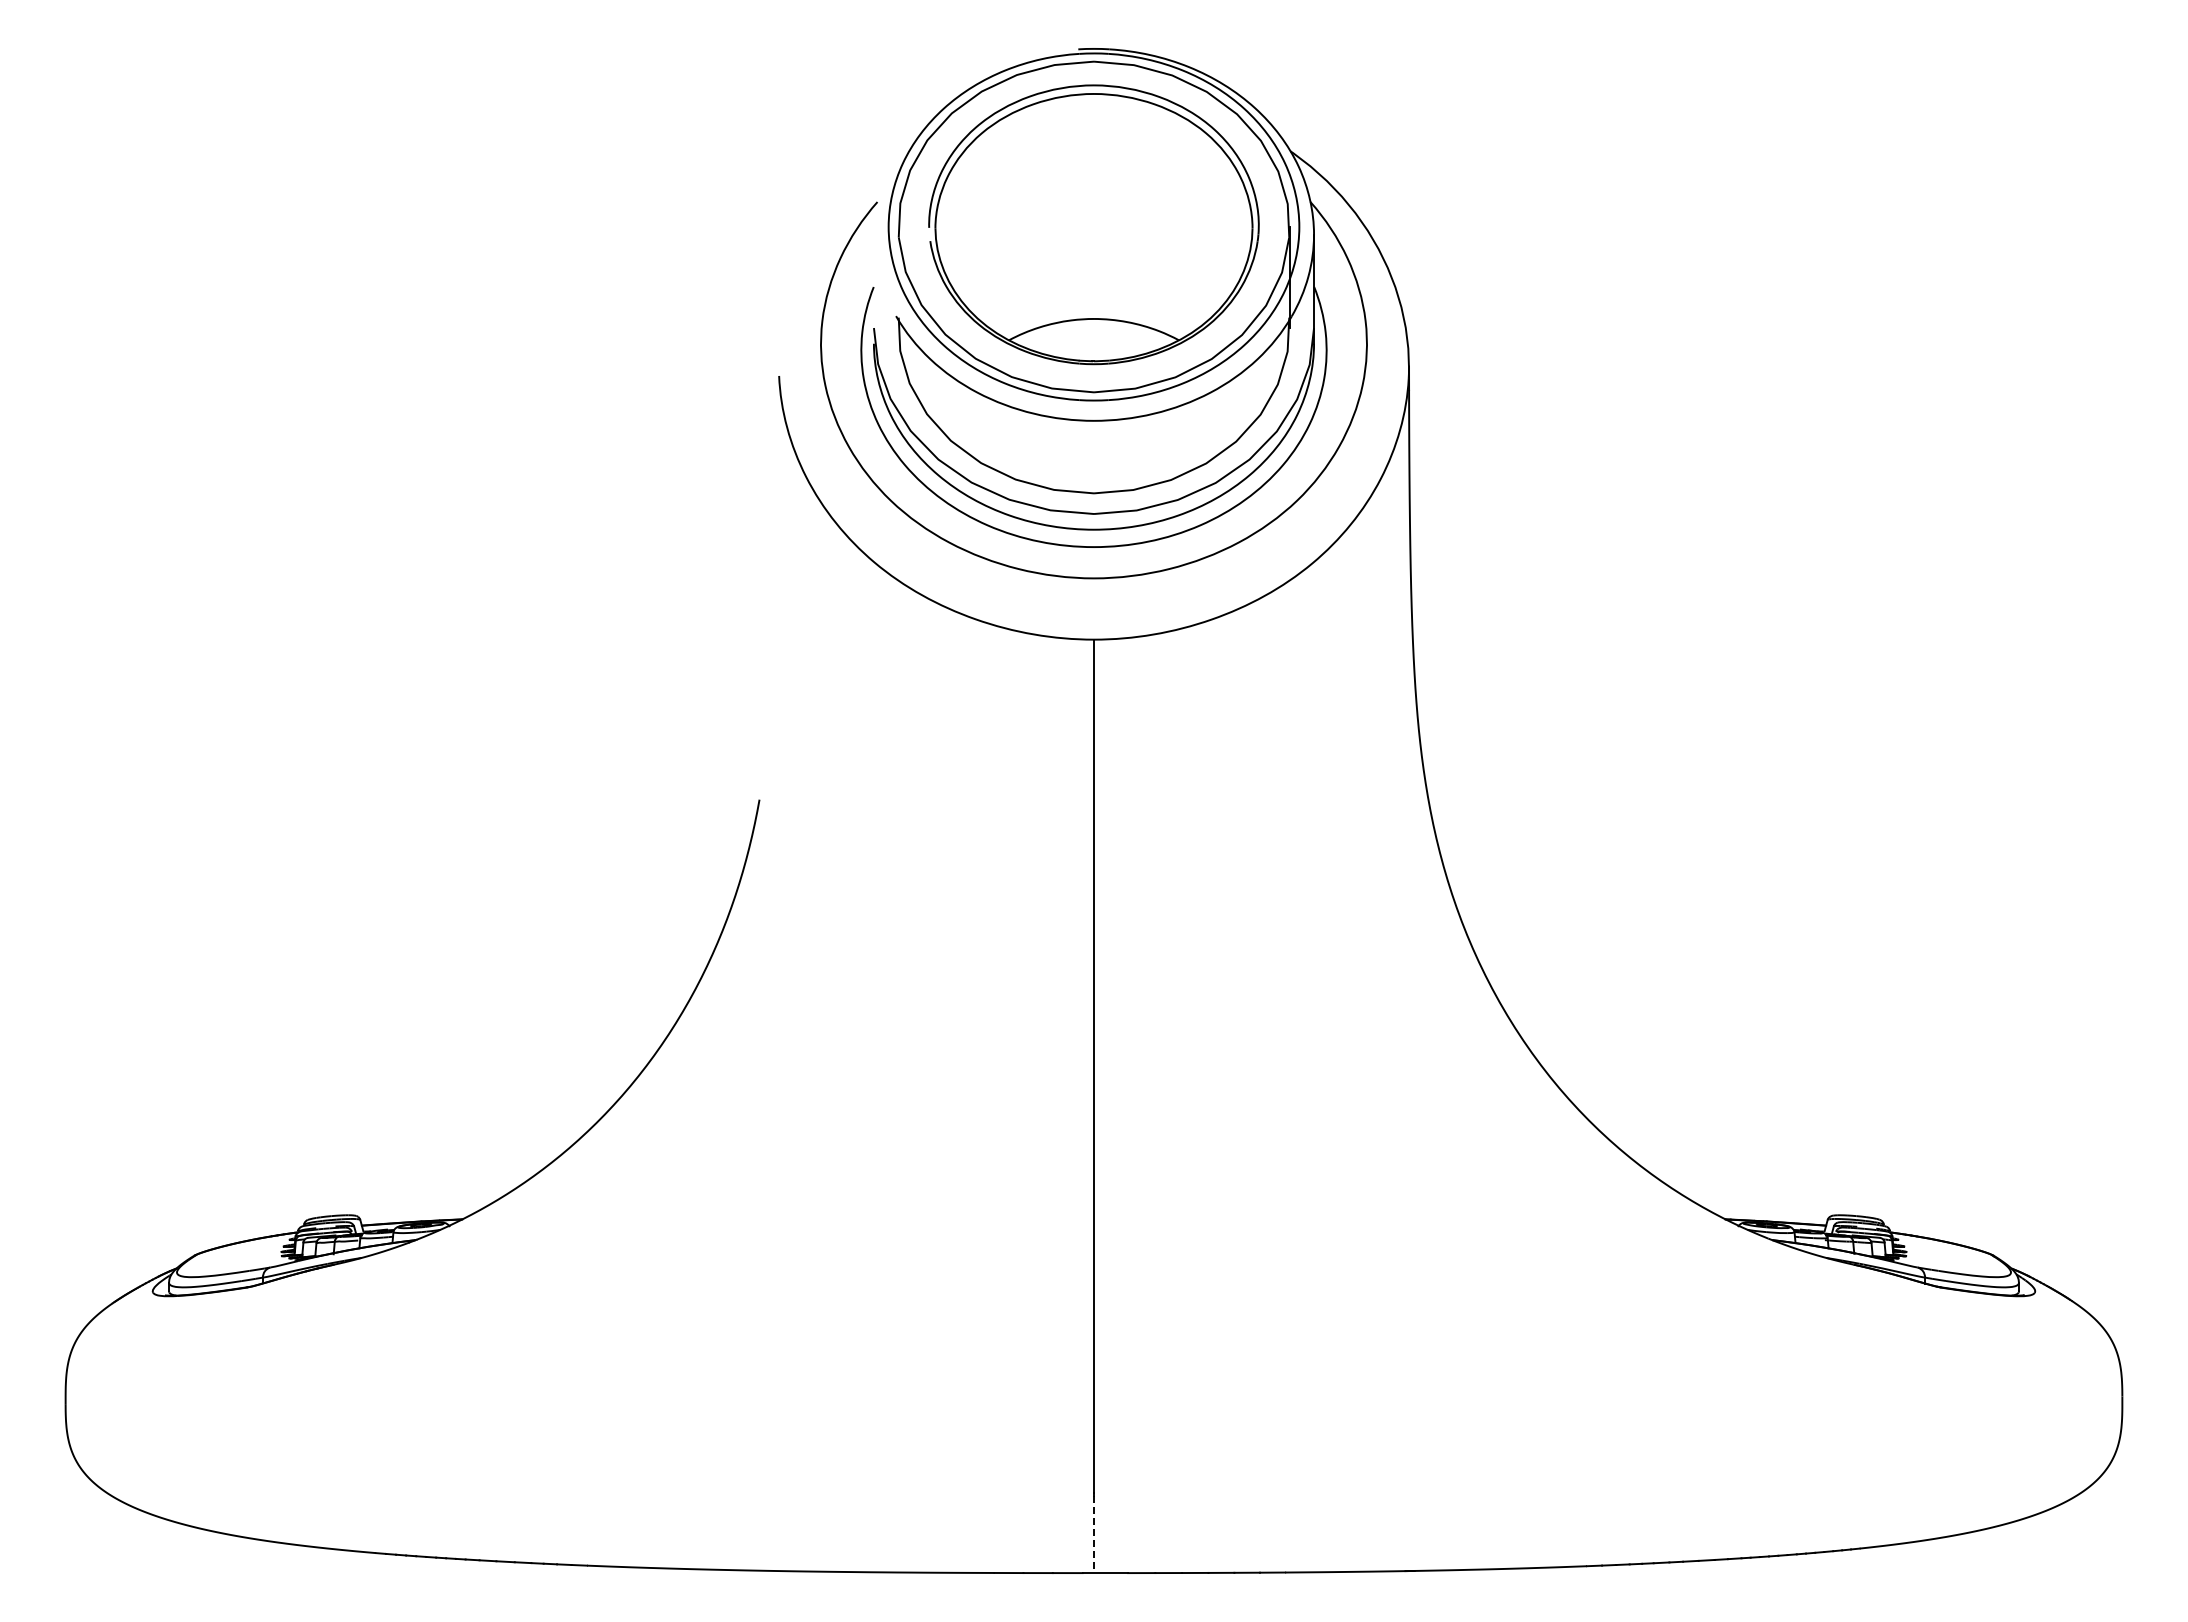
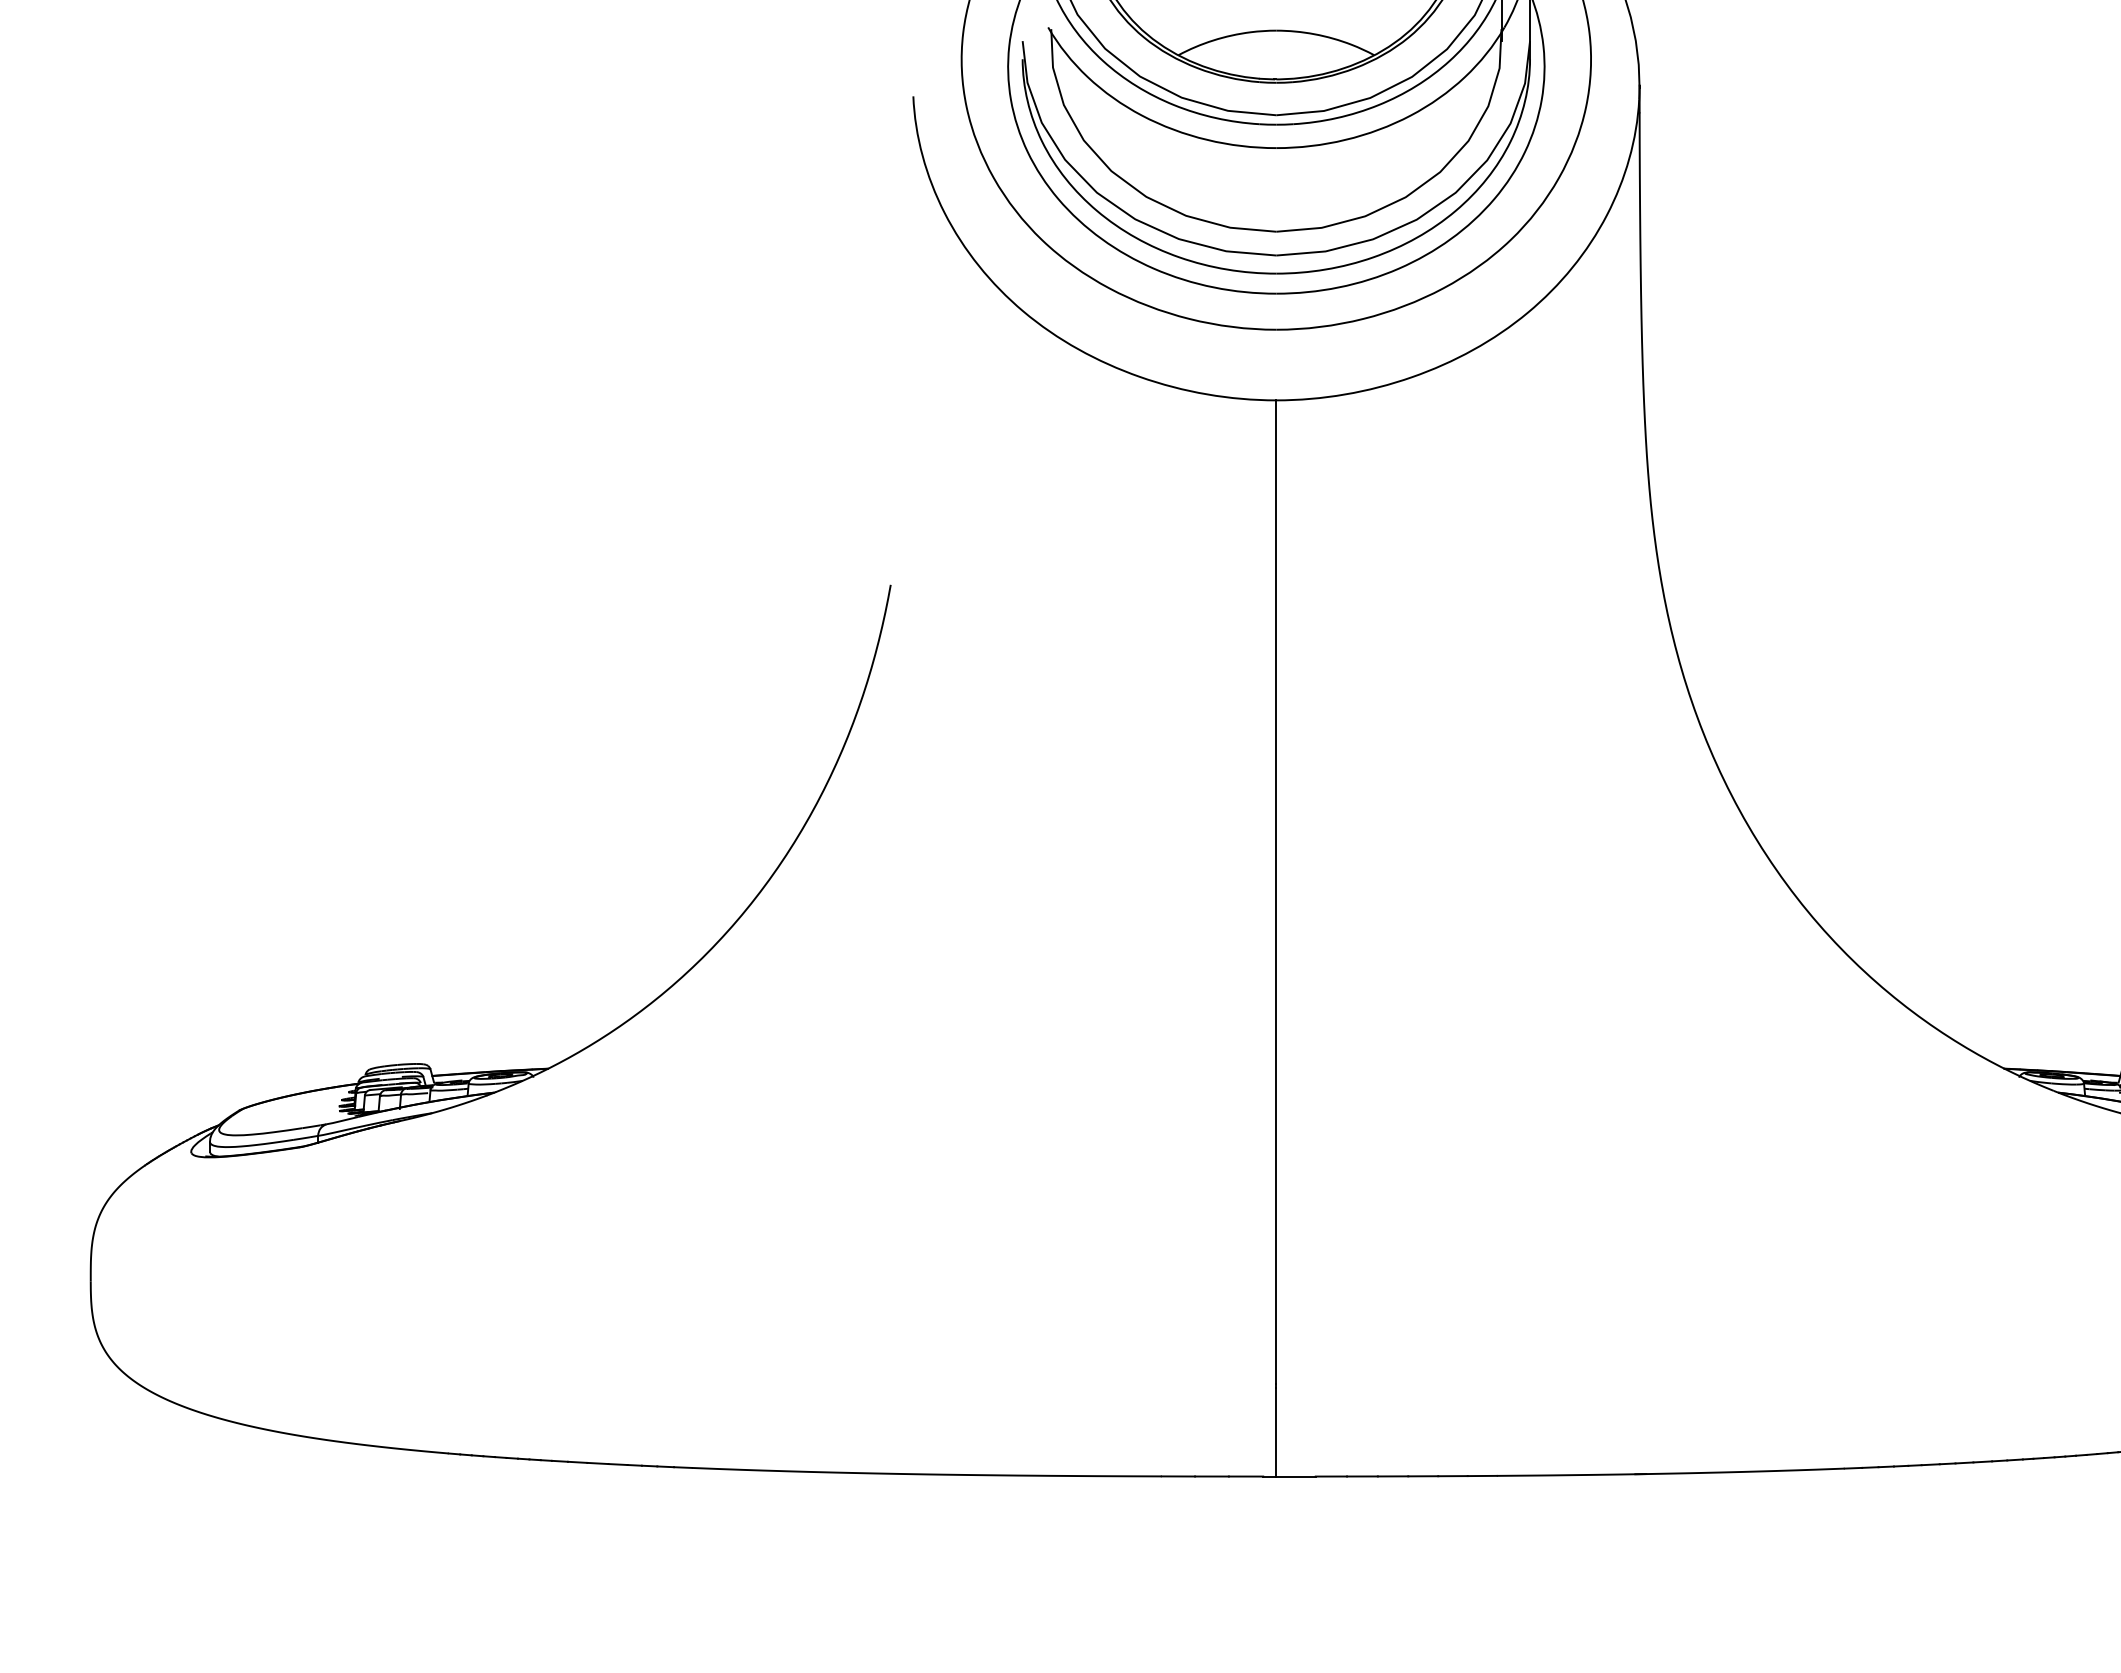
line: (1094, 1535) -> (1276, 1433), dashed -> solid

